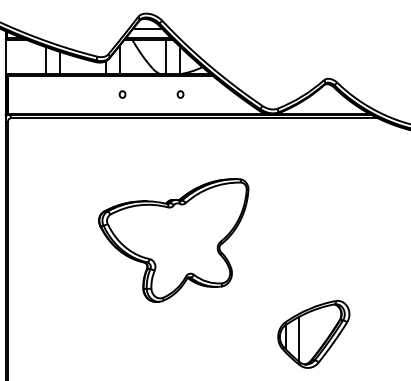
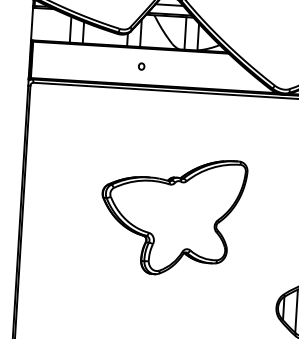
part: (180, 94) -> (197, 69), removed
part: (173, 240) -> (172, 216), moved

